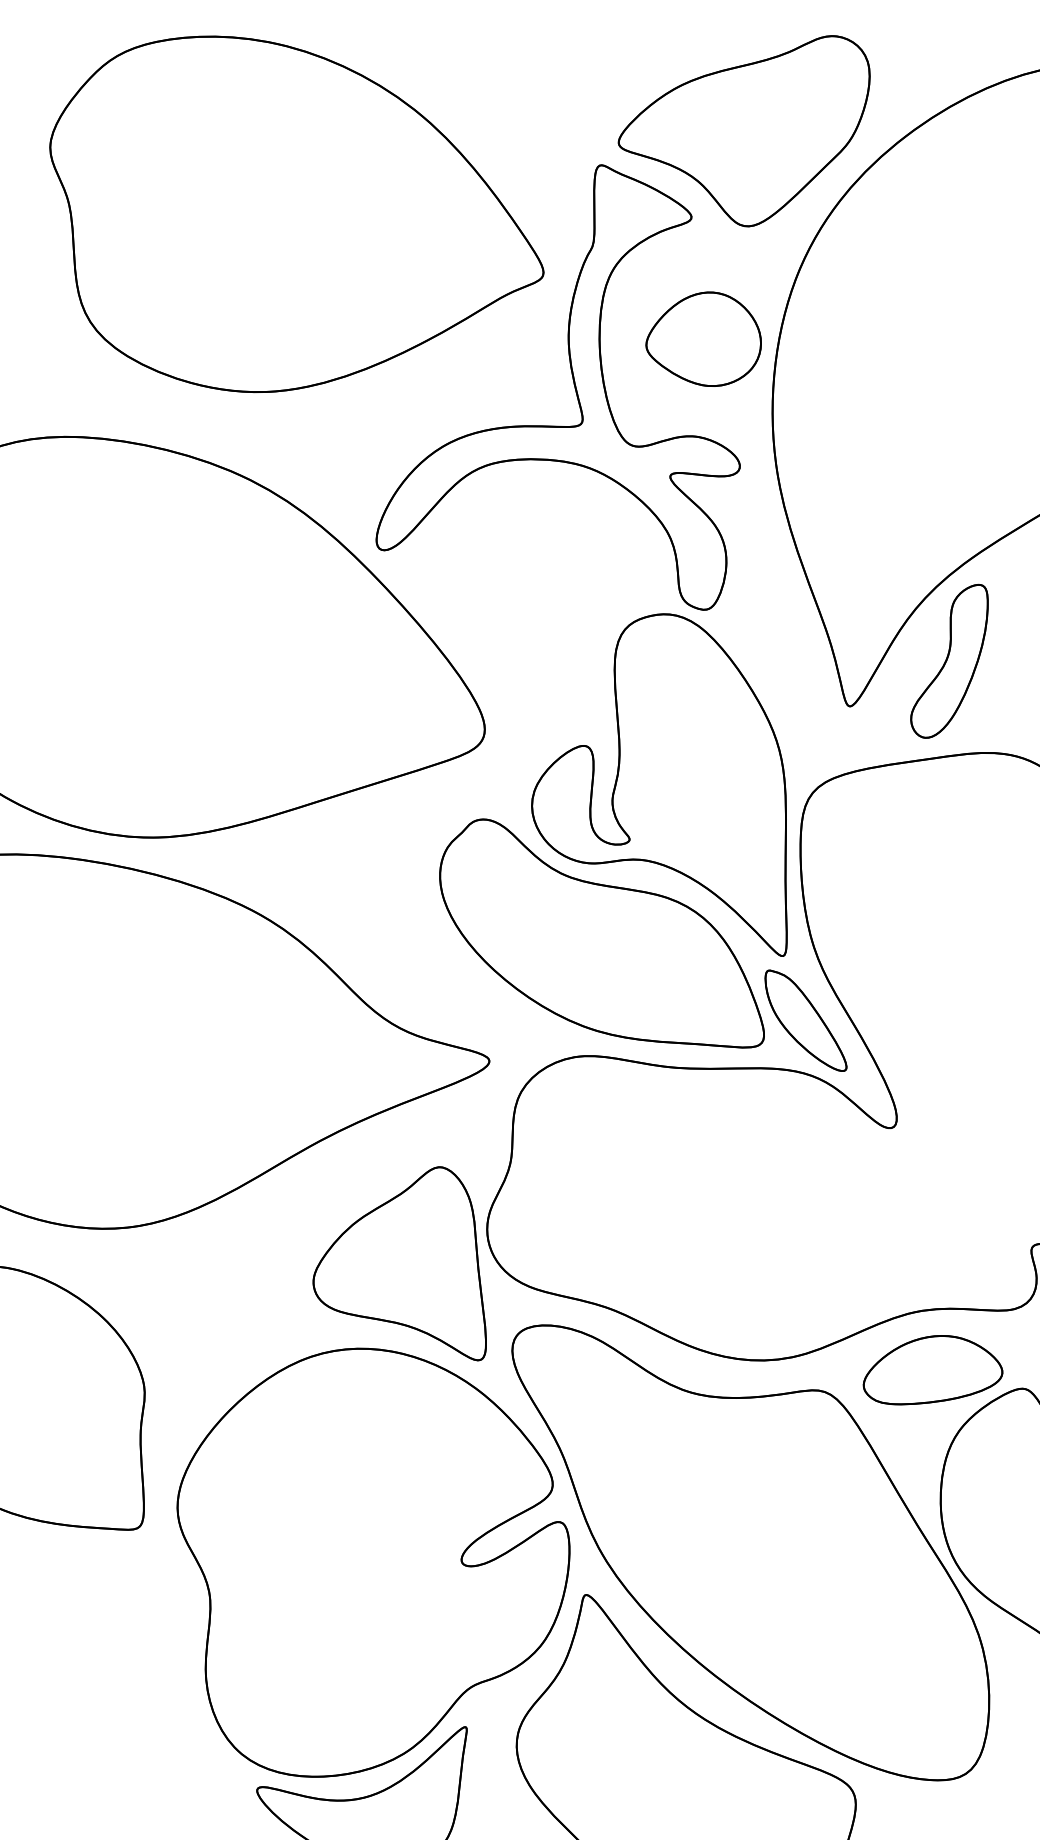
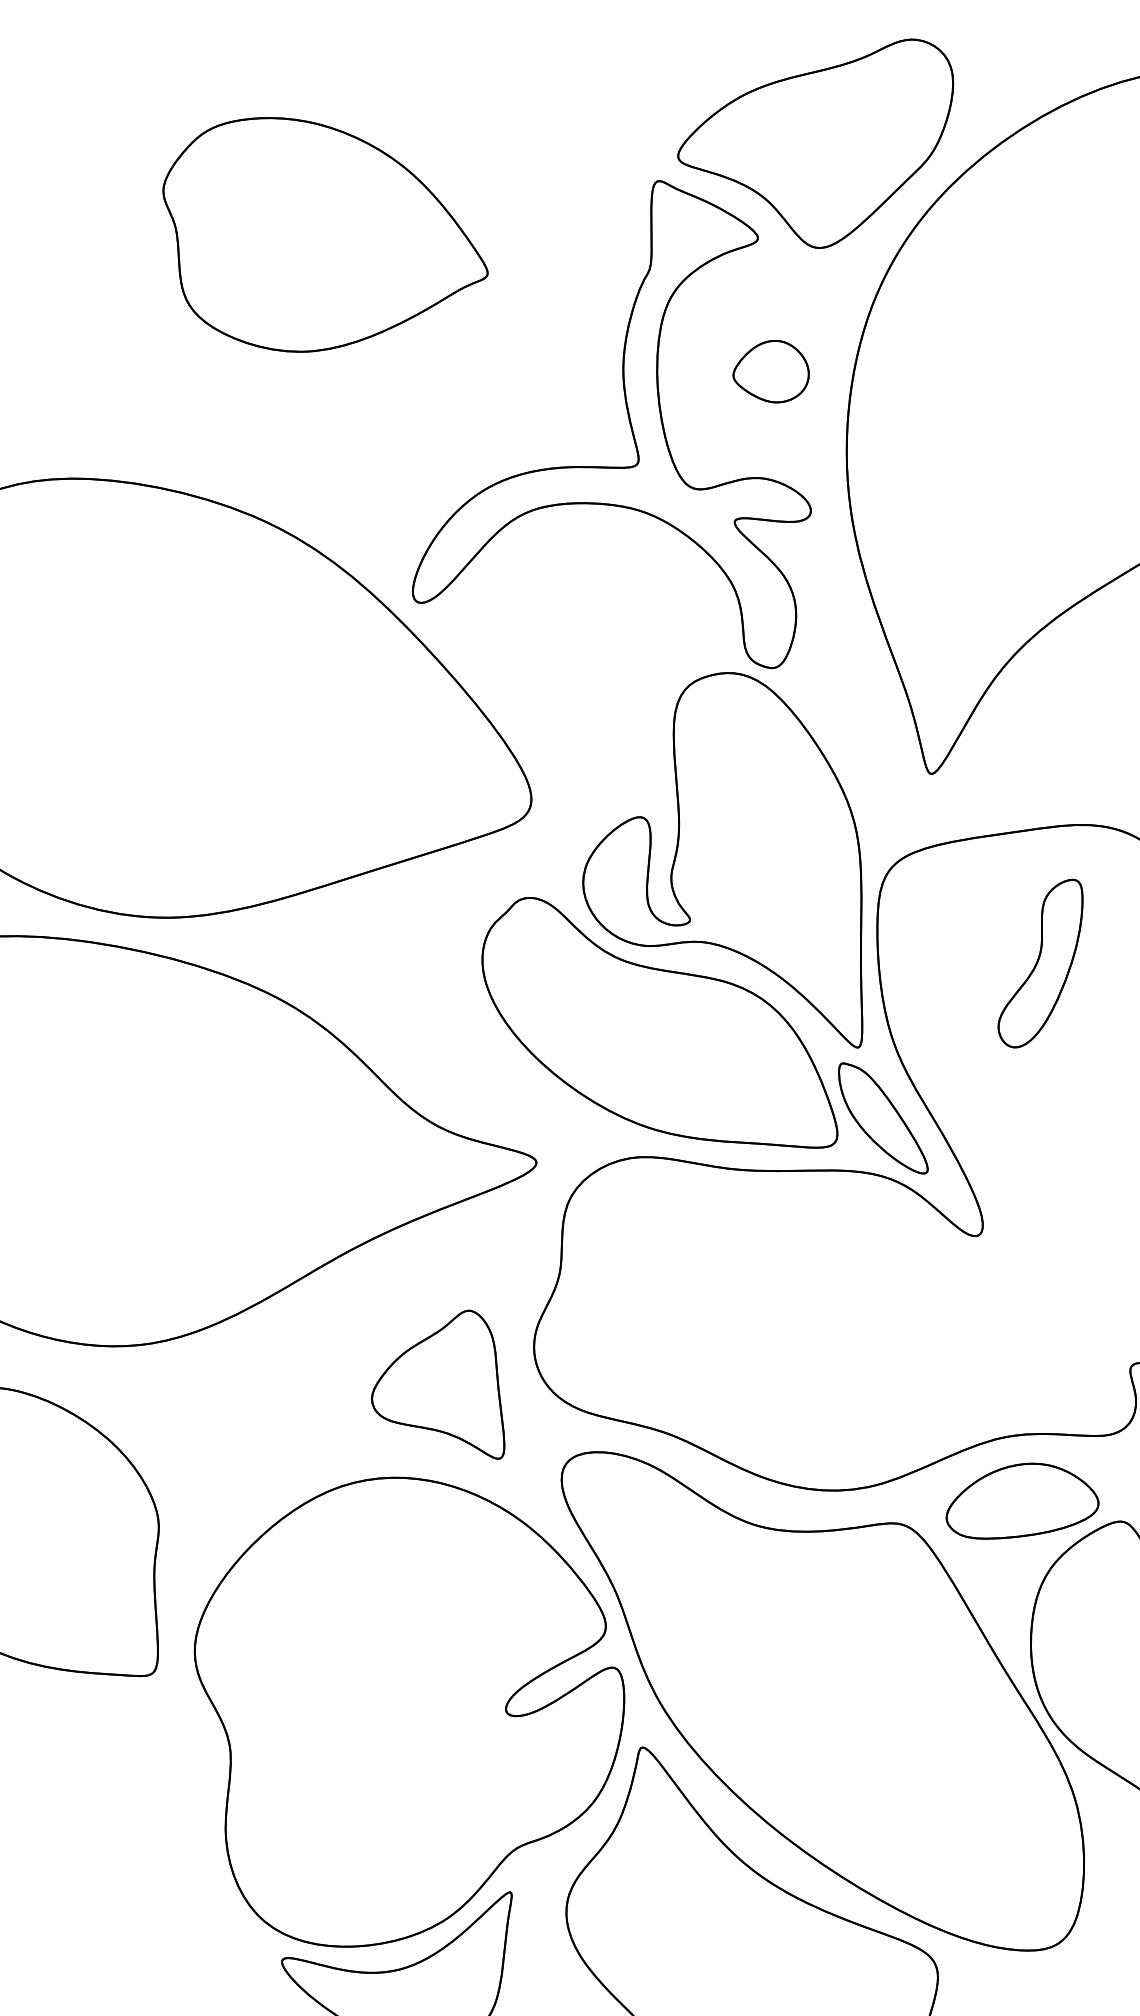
part: (296, 214) -> (325, 234), size x0.6
part: (702, 339) -> (770, 371), size x0.6
part: (949, 661) -> (1040, 963), moved
part: (399, 1263) -> (437, 1384), size x0.7

